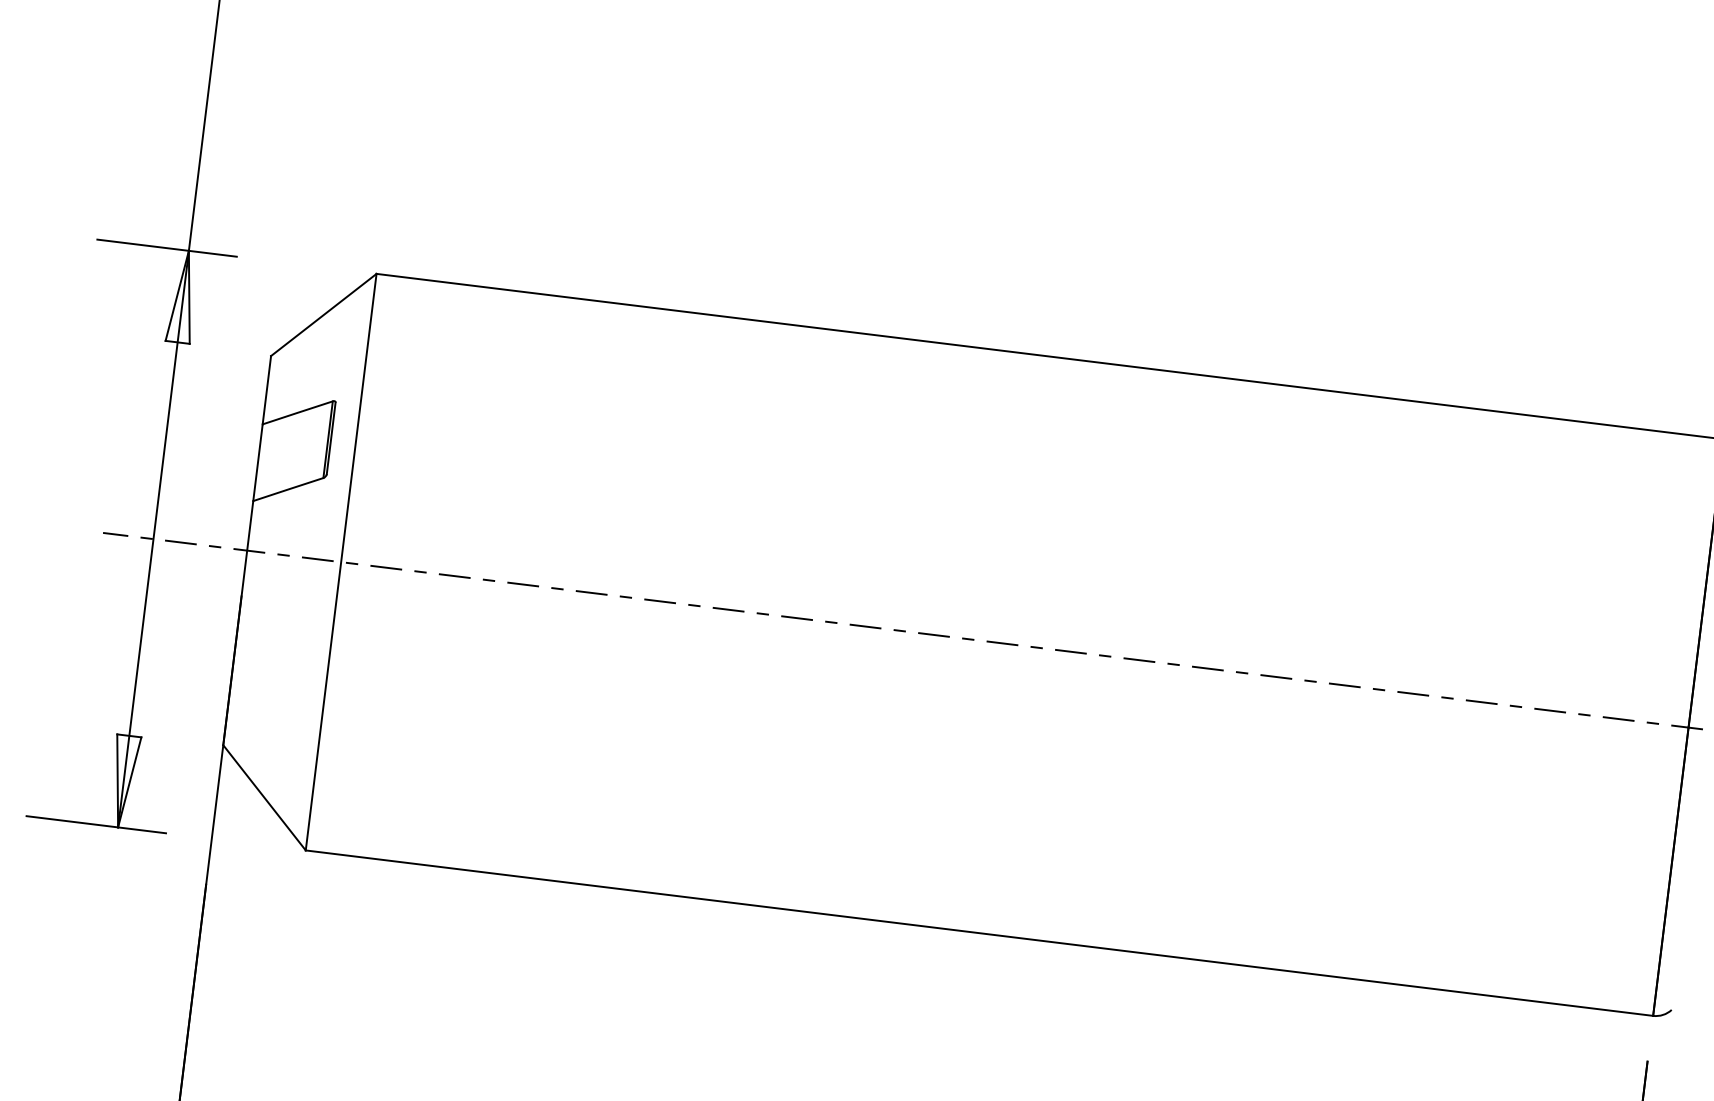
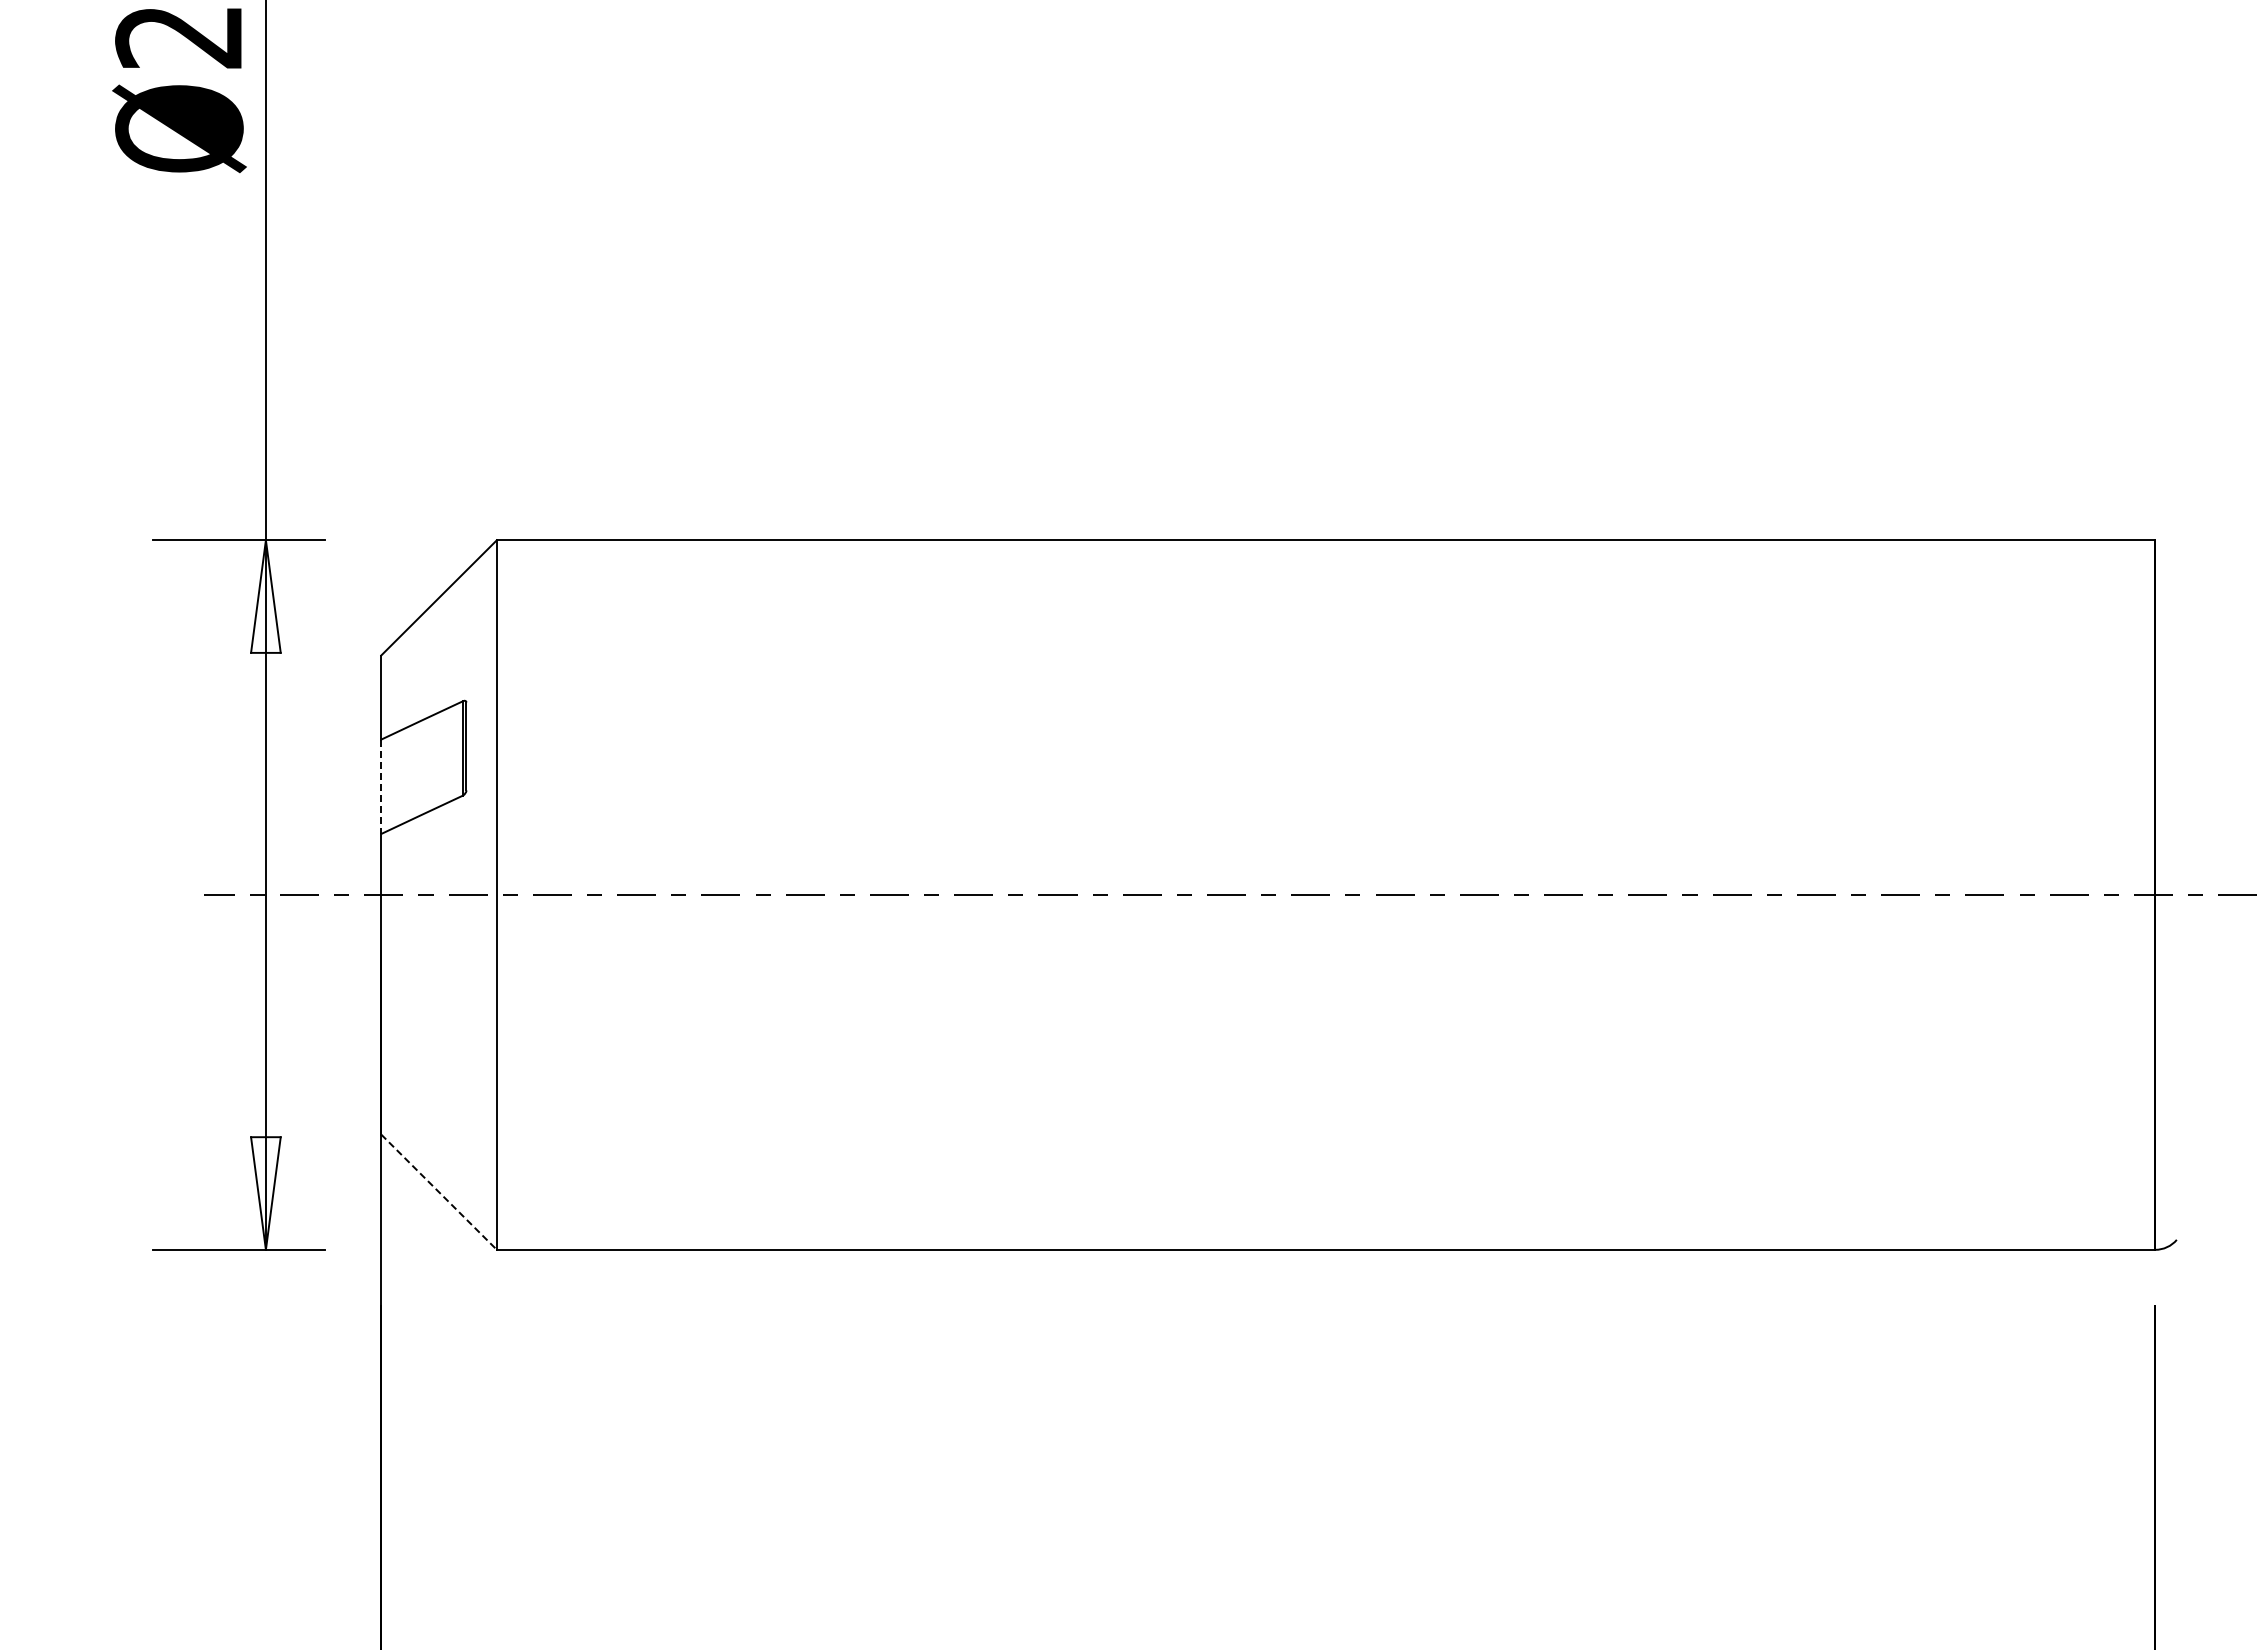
line: (258, 463) -> (381, 787), solid -> dashed
line: (264, 798) -> (439, 1192), solid -> dashed

